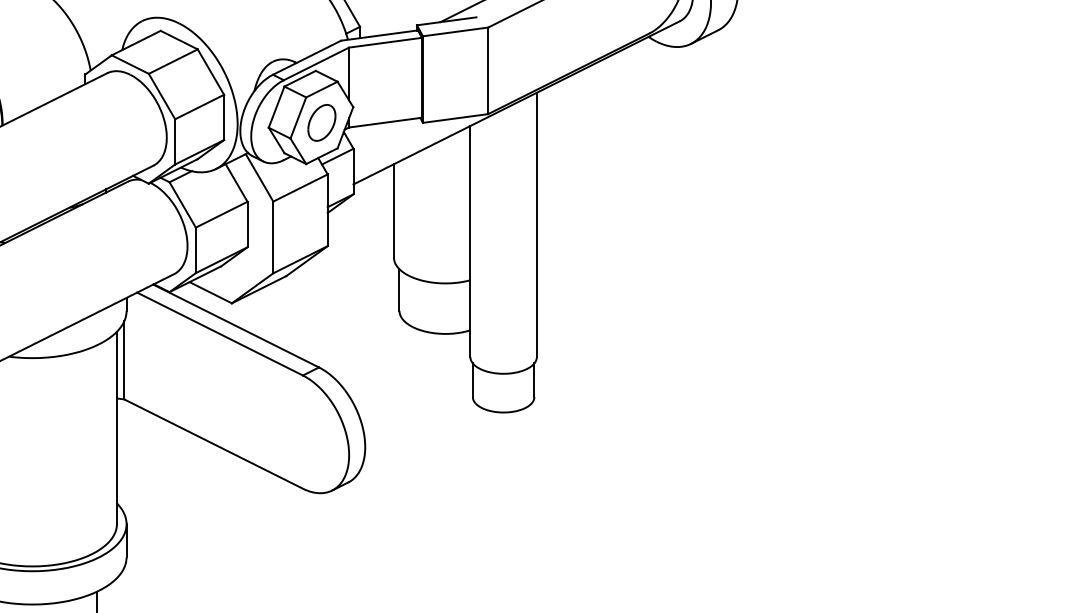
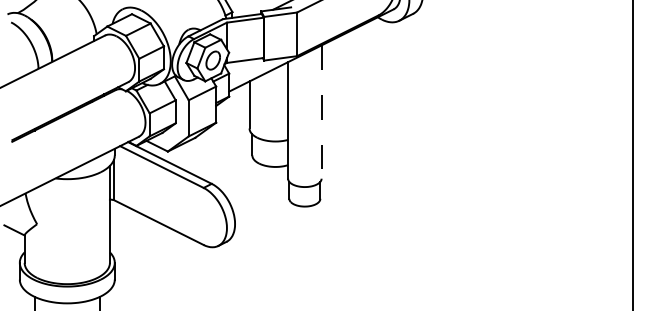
line: (536, 225) -> (321, 112), solid -> dashed

